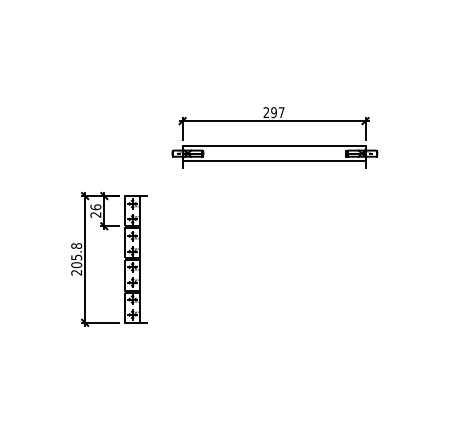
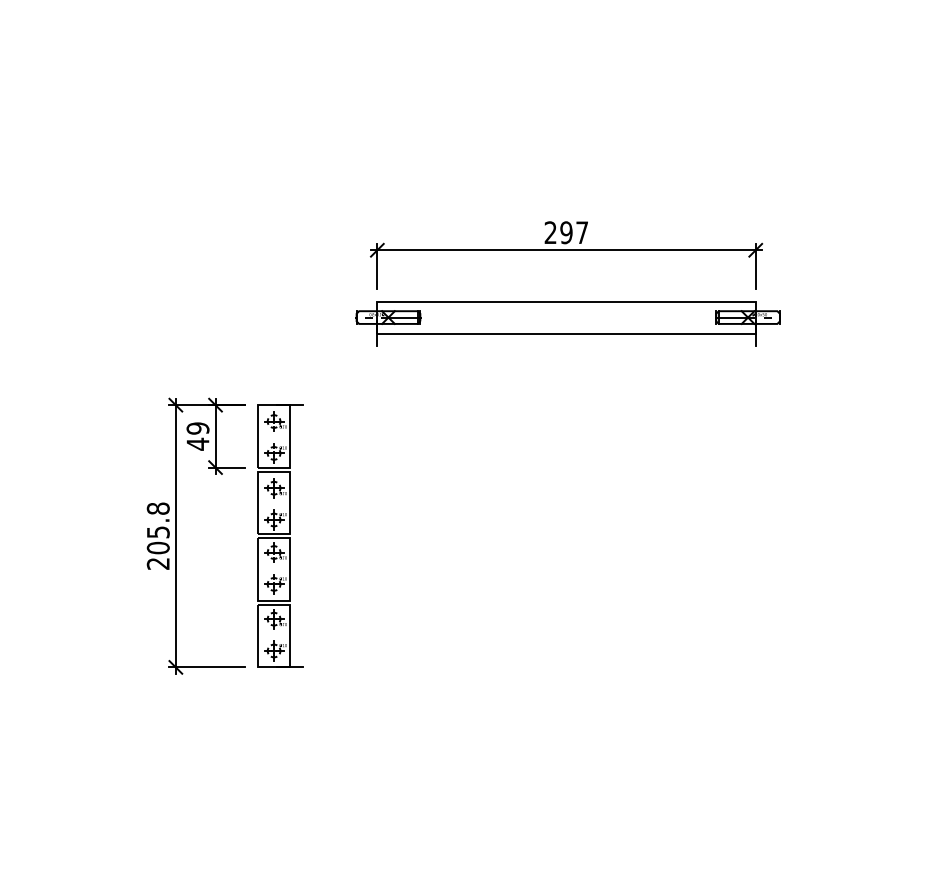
text: (95, 211) -> (197, 437), 26 -> 49

